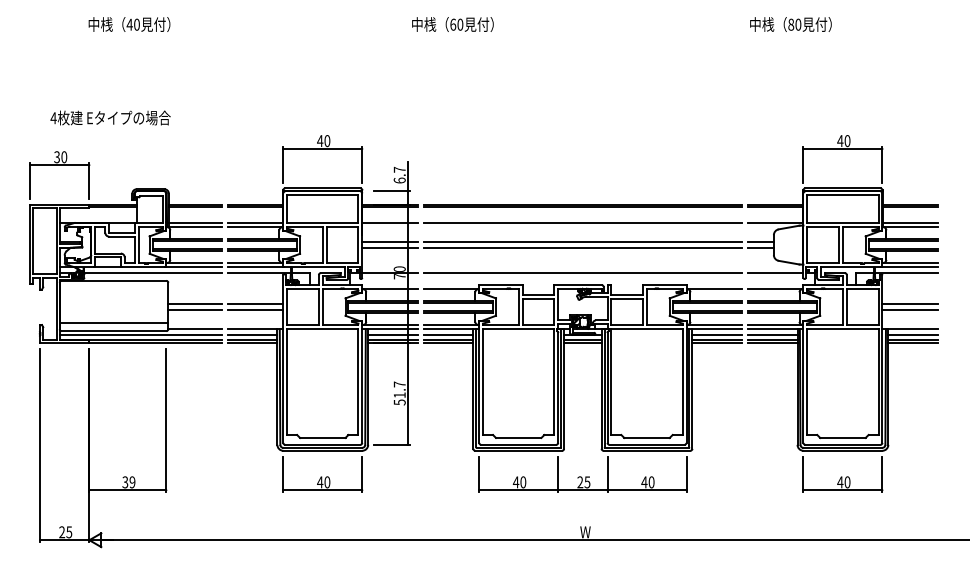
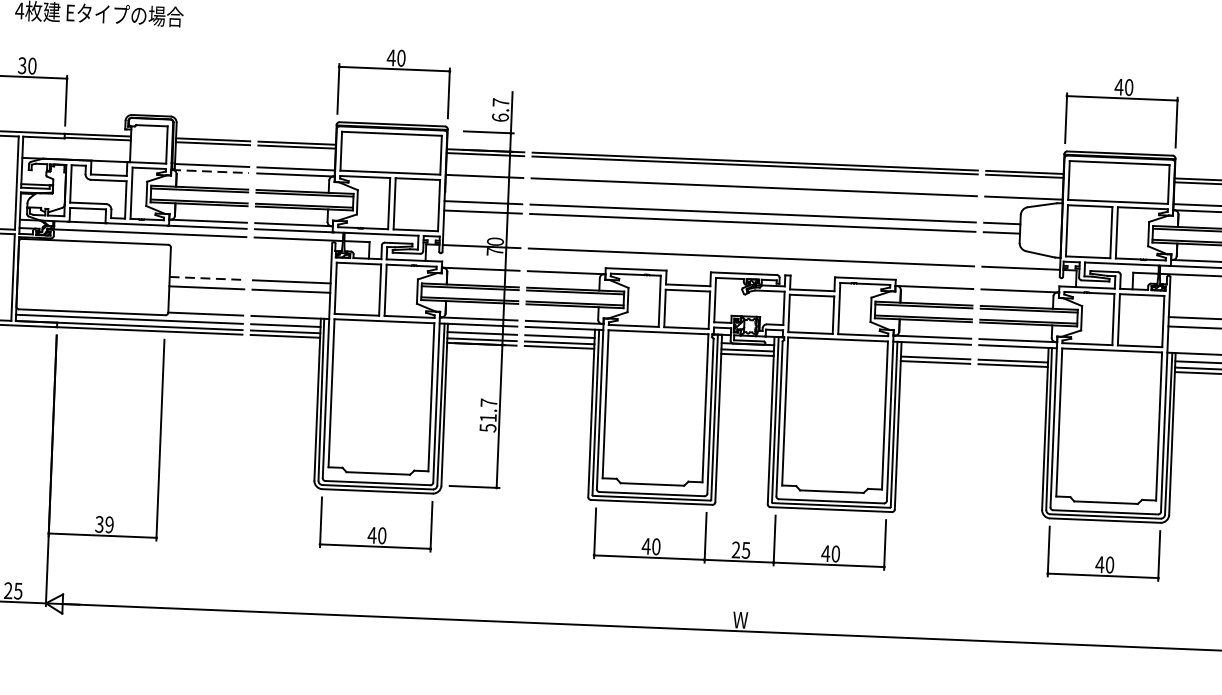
line: (194, 227) -> (210, 171), solid -> dashed
line: (195, 303) -> (207, 278), solid -> dashed
line: (113, 323) -> (91, 301), removed
line: (717, 335) -> (936, 352), removed
line: (772, 335) -> (1013, 355), removed

